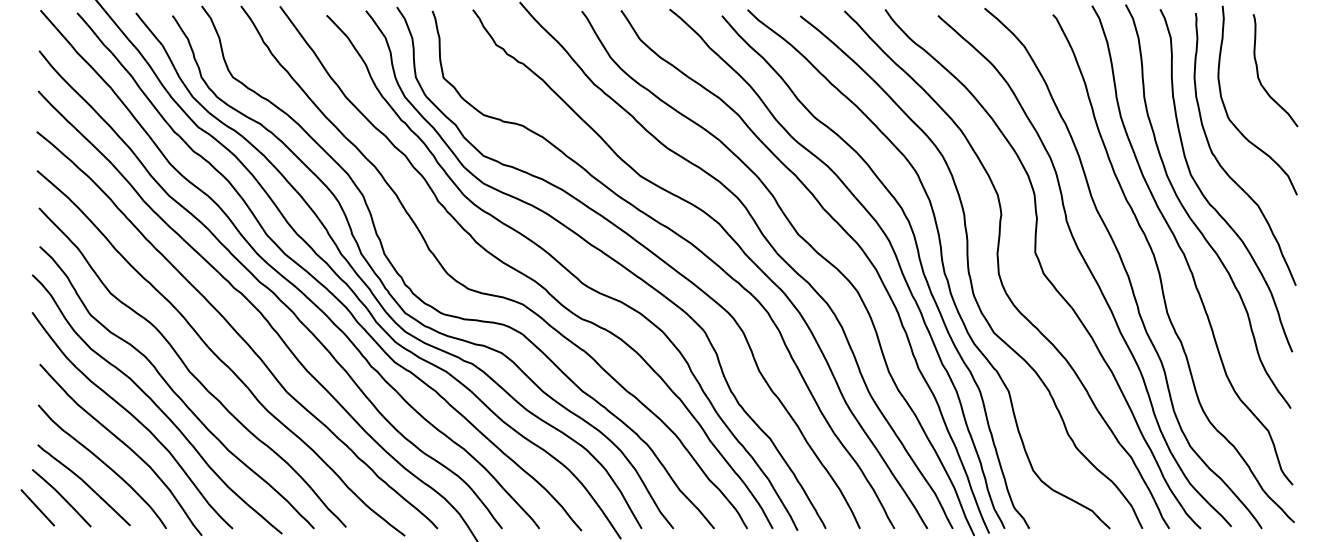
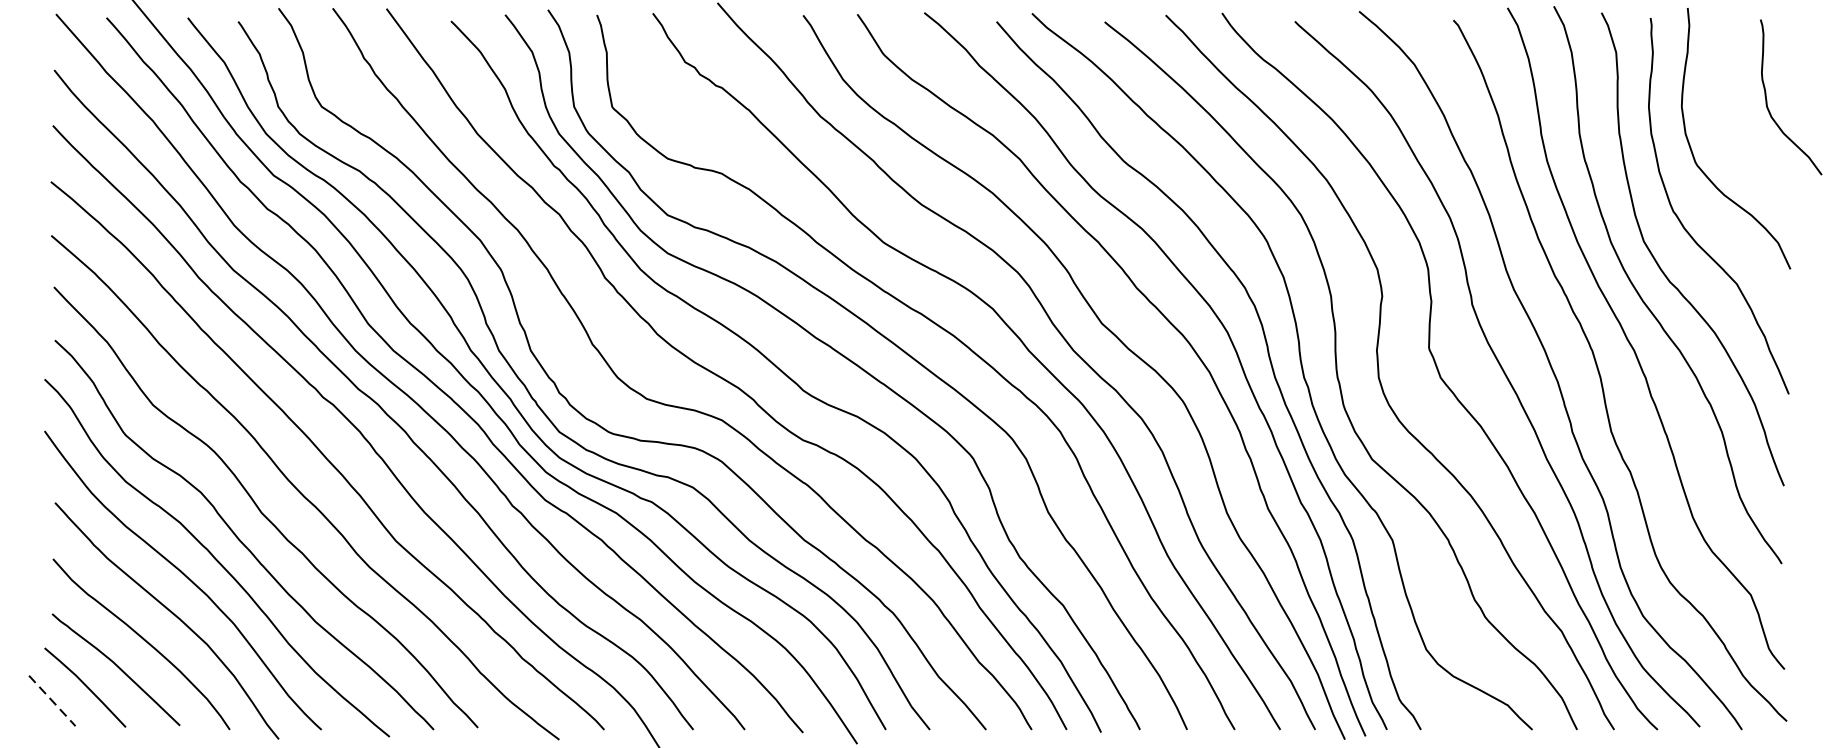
curve: (1258, 70) -> (1767, 97), moved
line: (37, 507) -> (51, 700), solid -> dashed

